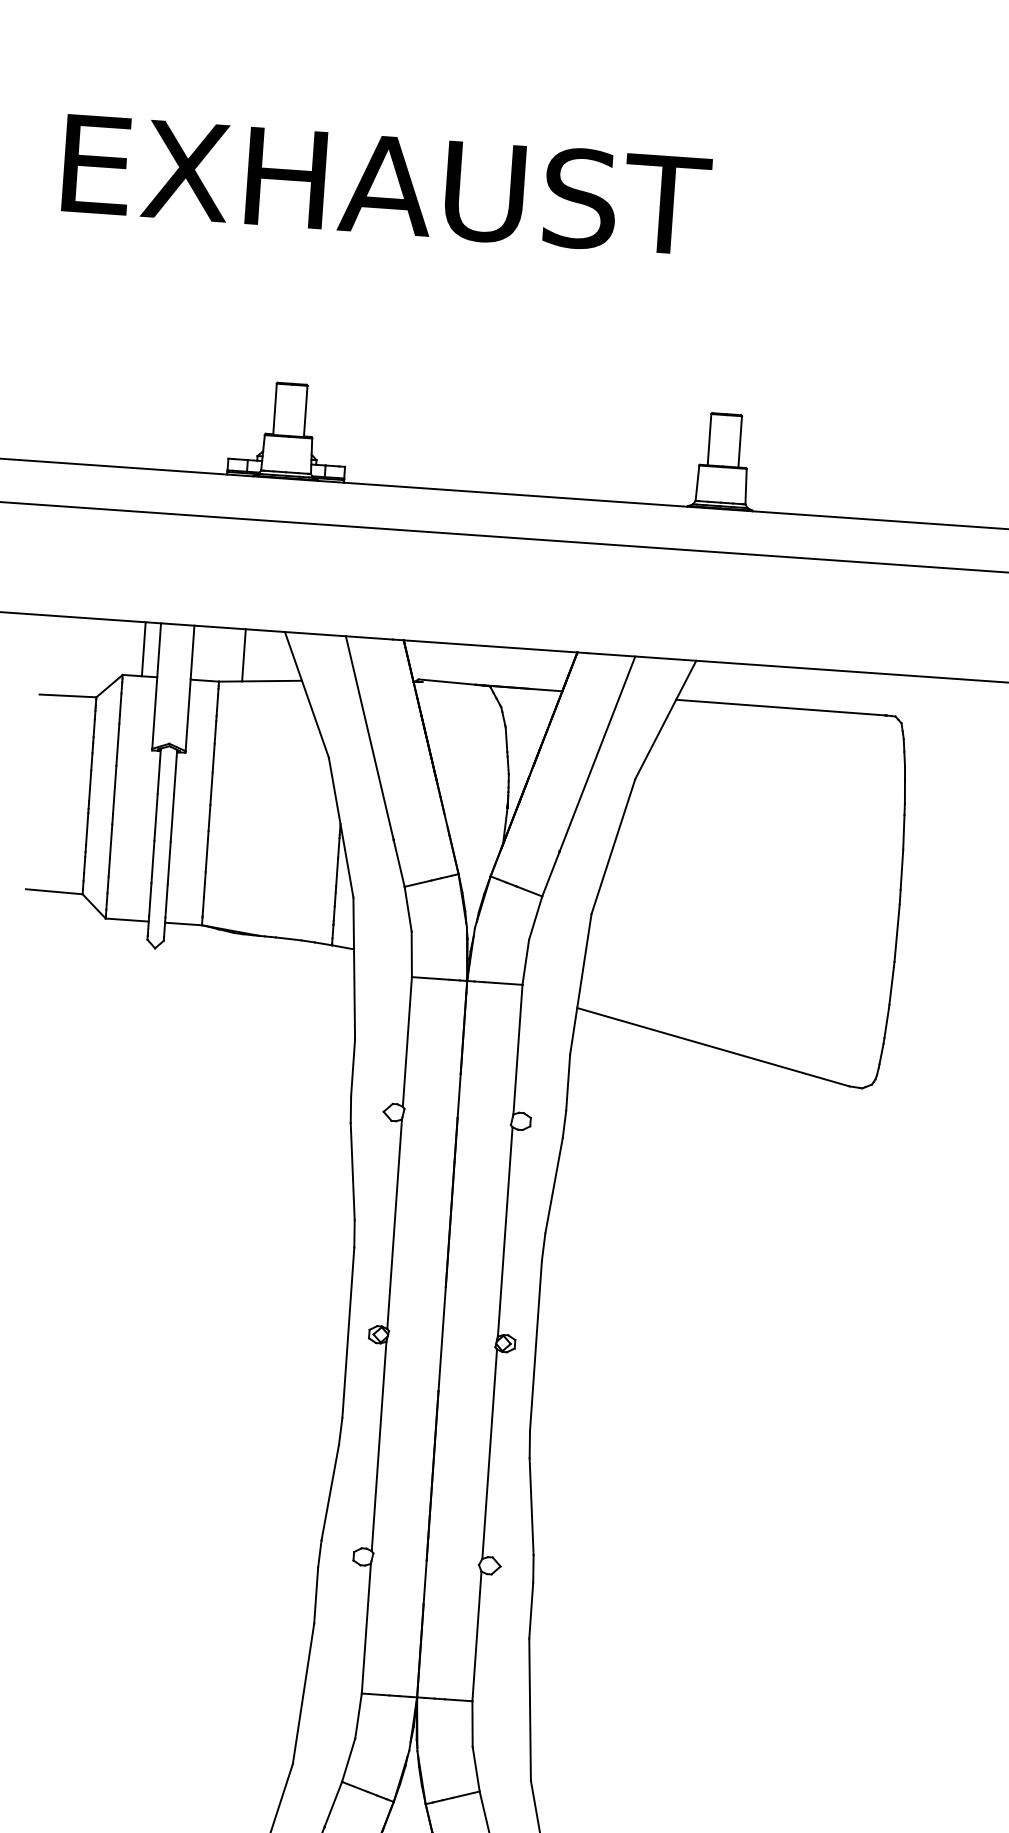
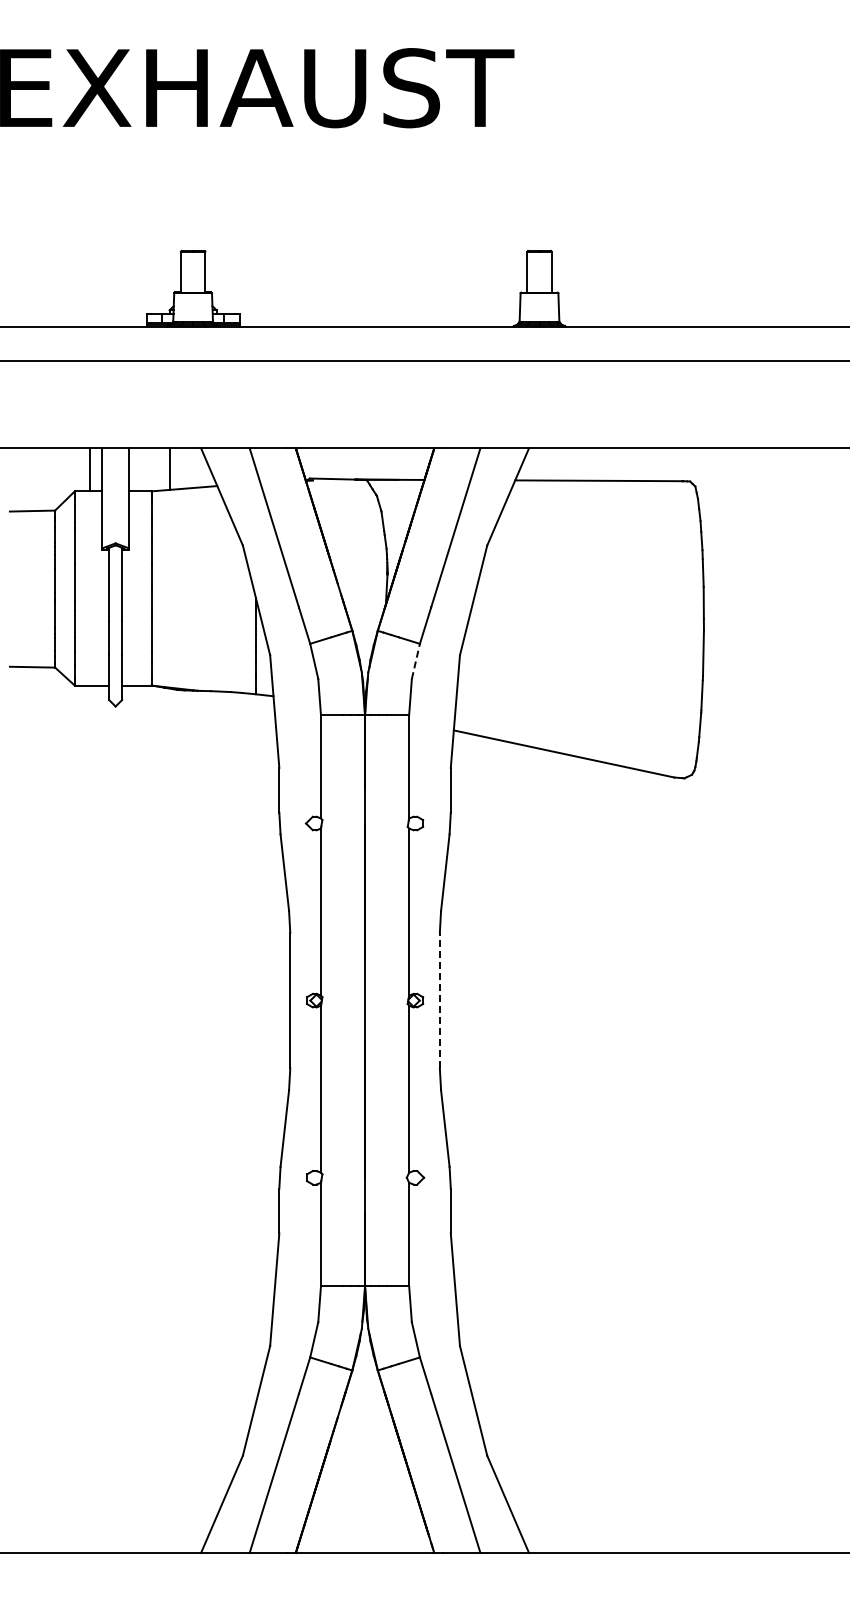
line: (536, 917) -> (416, 660), solid -> dashed
line: (535, 1345) -> (439, 1000), solid -> dashed

